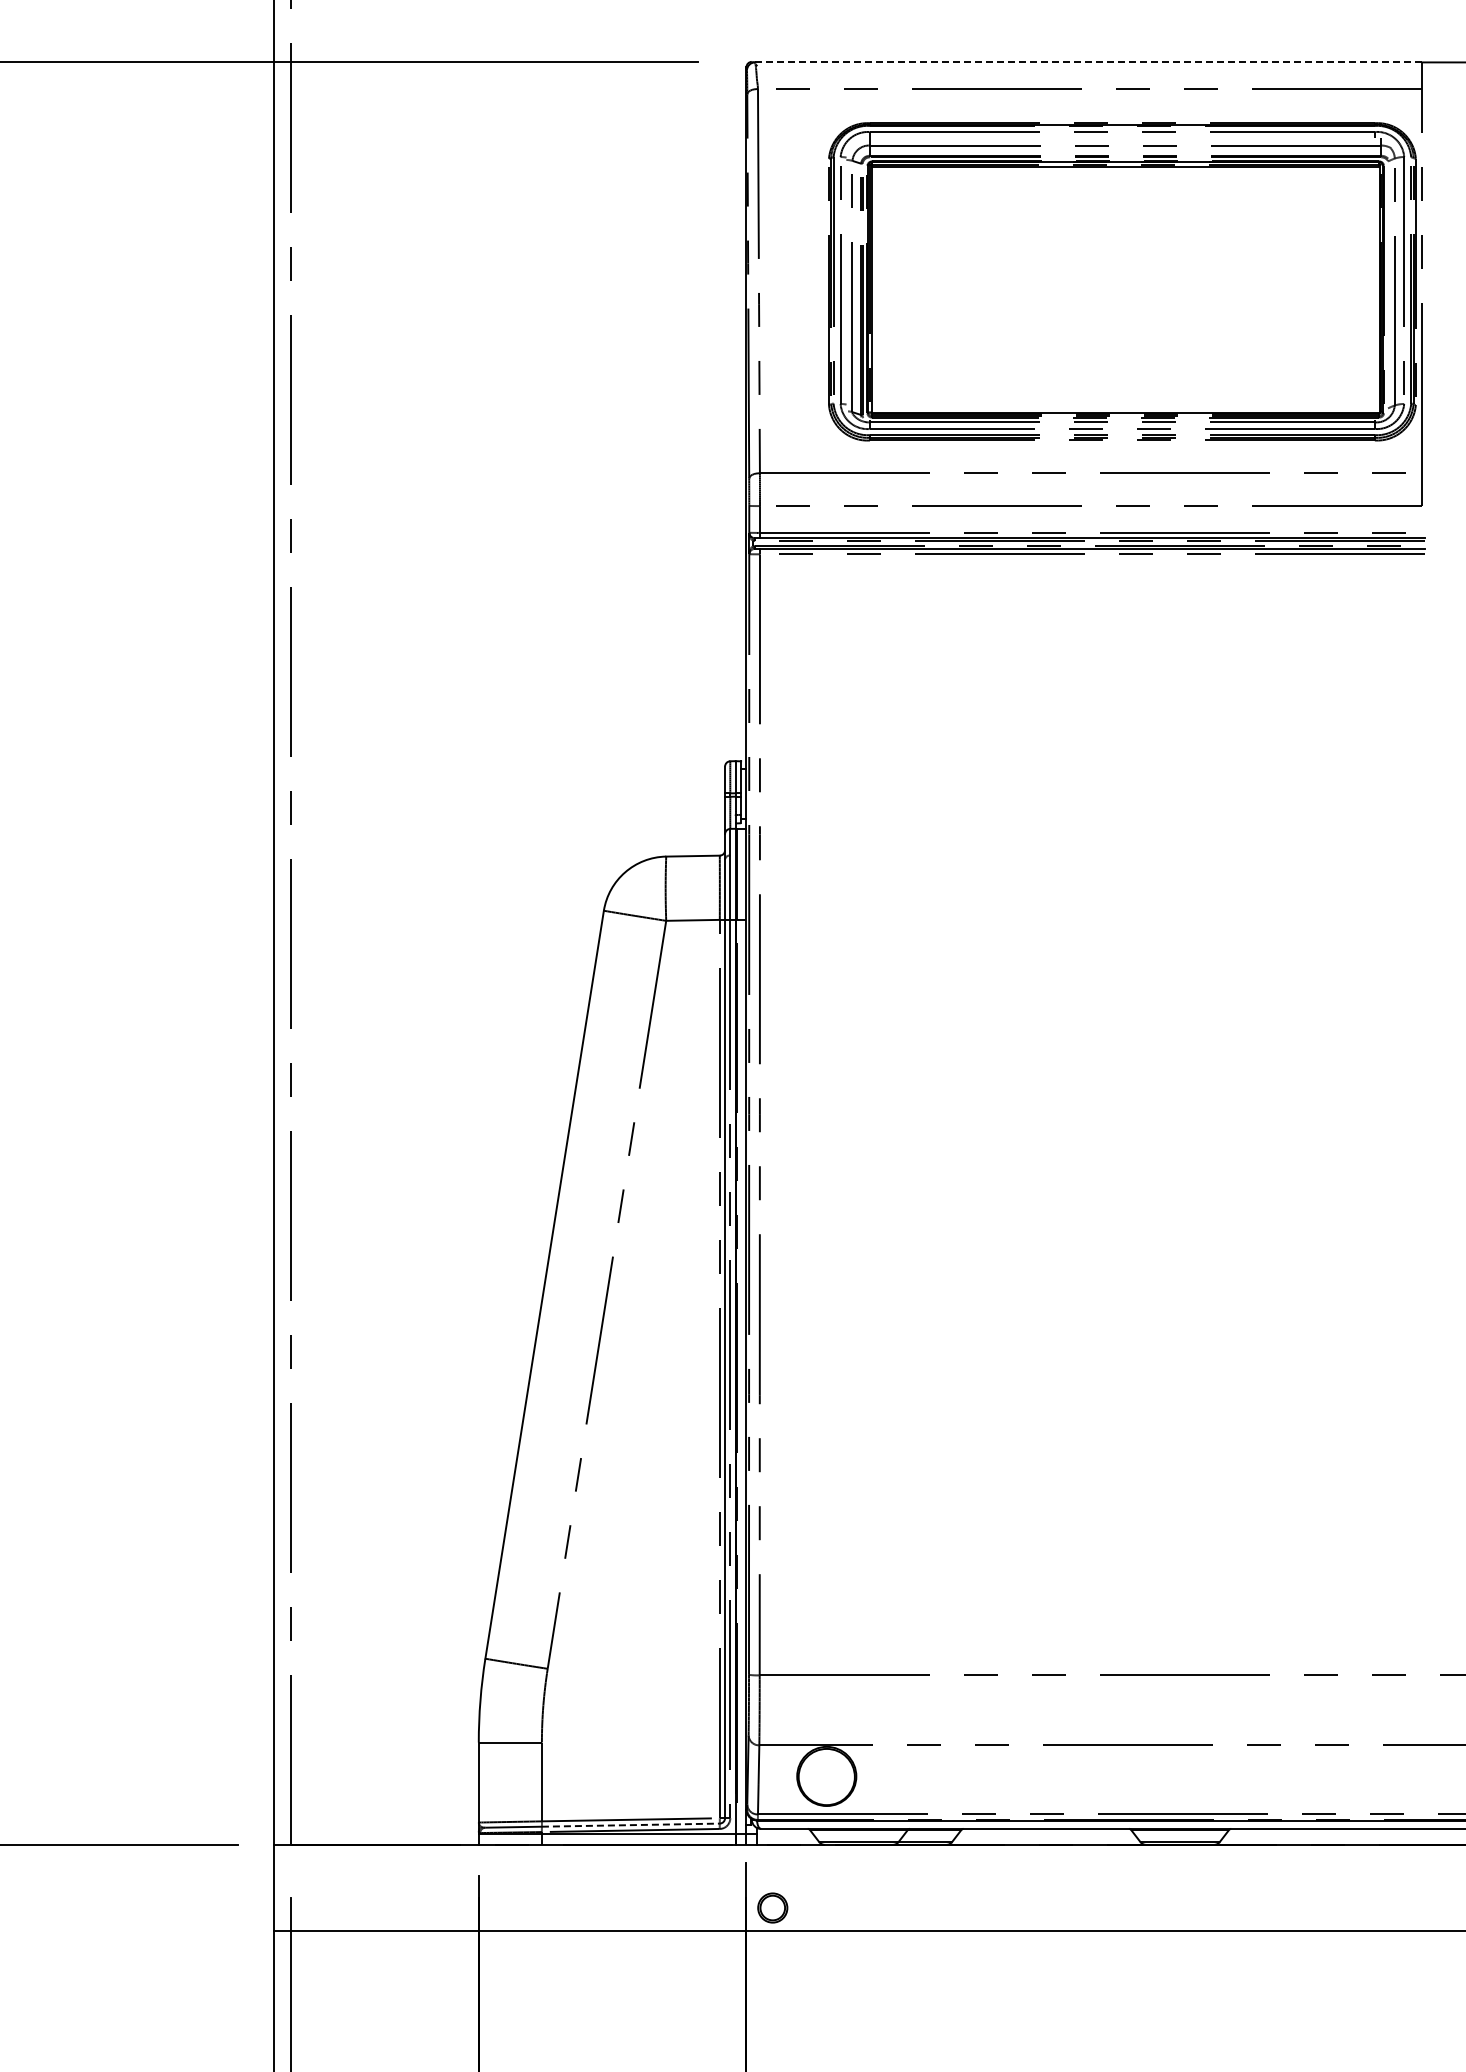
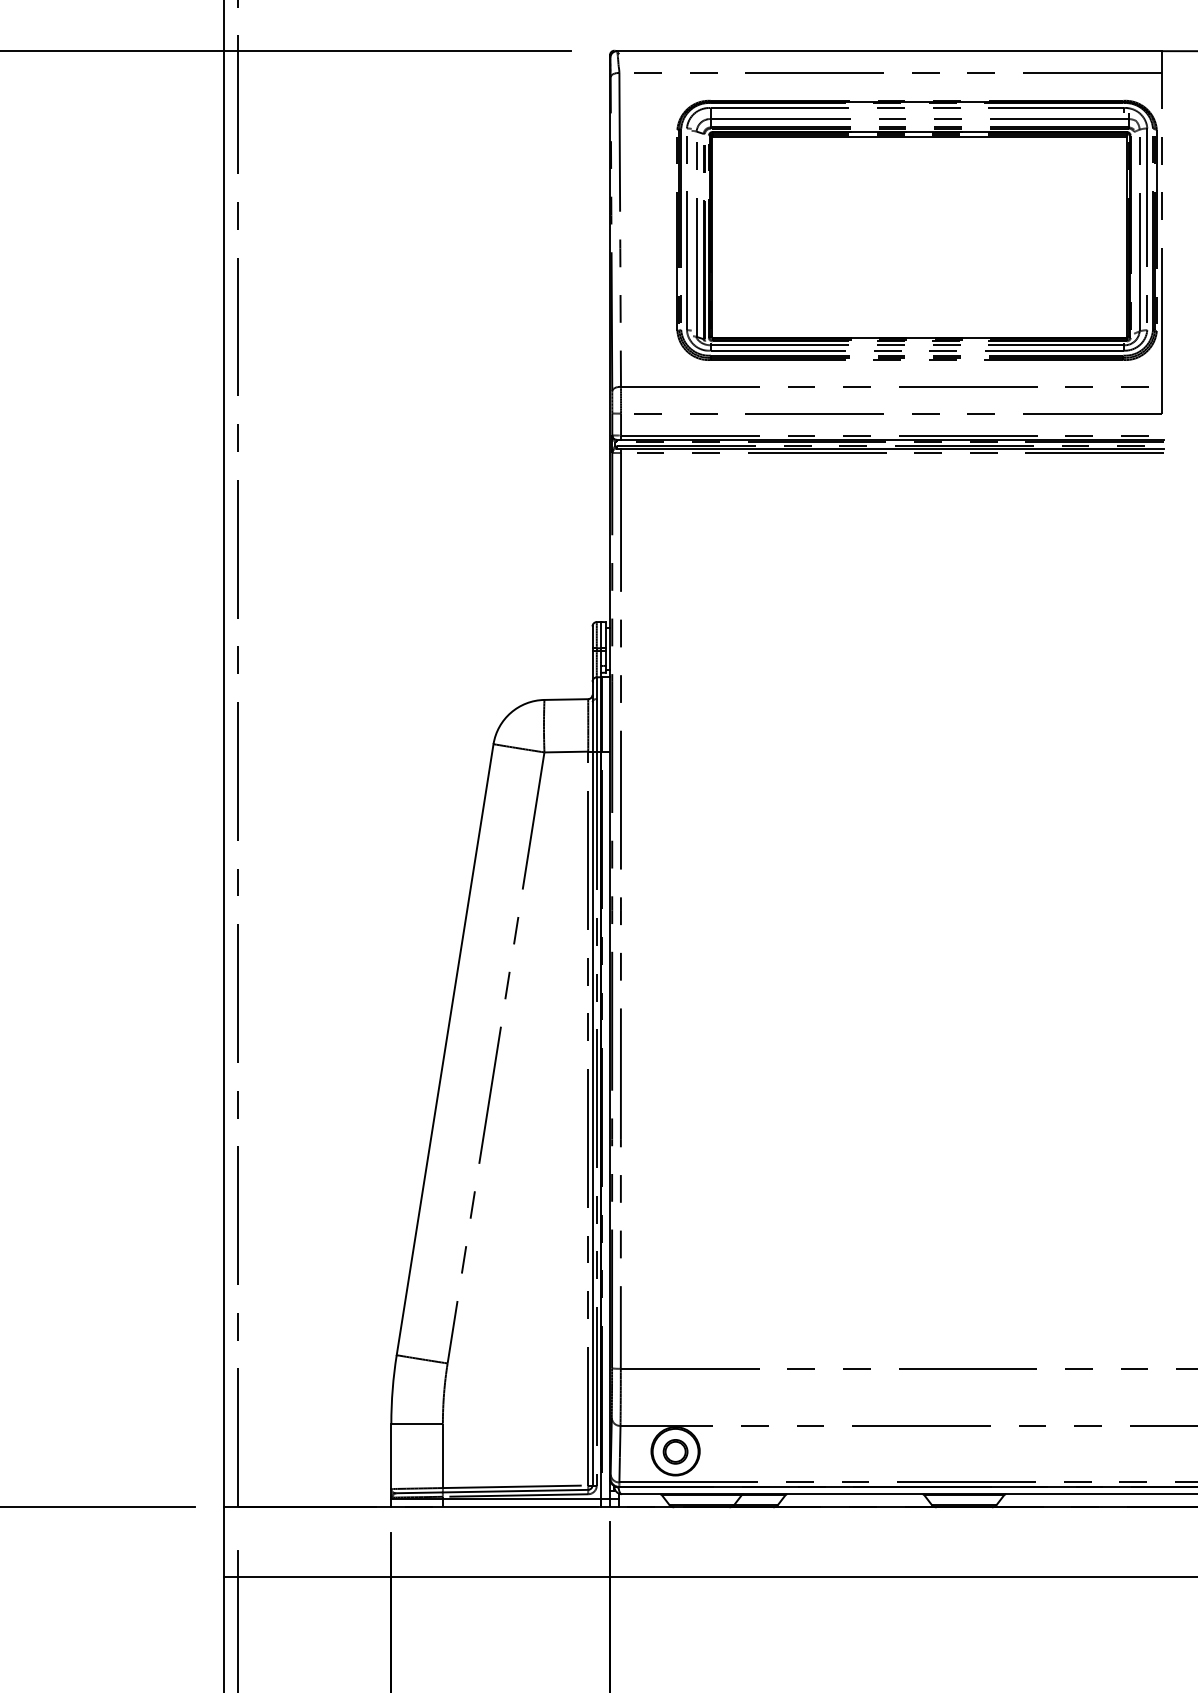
line: (1089, 62) -> (890, 51), dashed -> solid
line: (630, 1825) -> (515, 1491), dashed -> solid
part: (772, 1907) -> (675, 1451), moved

